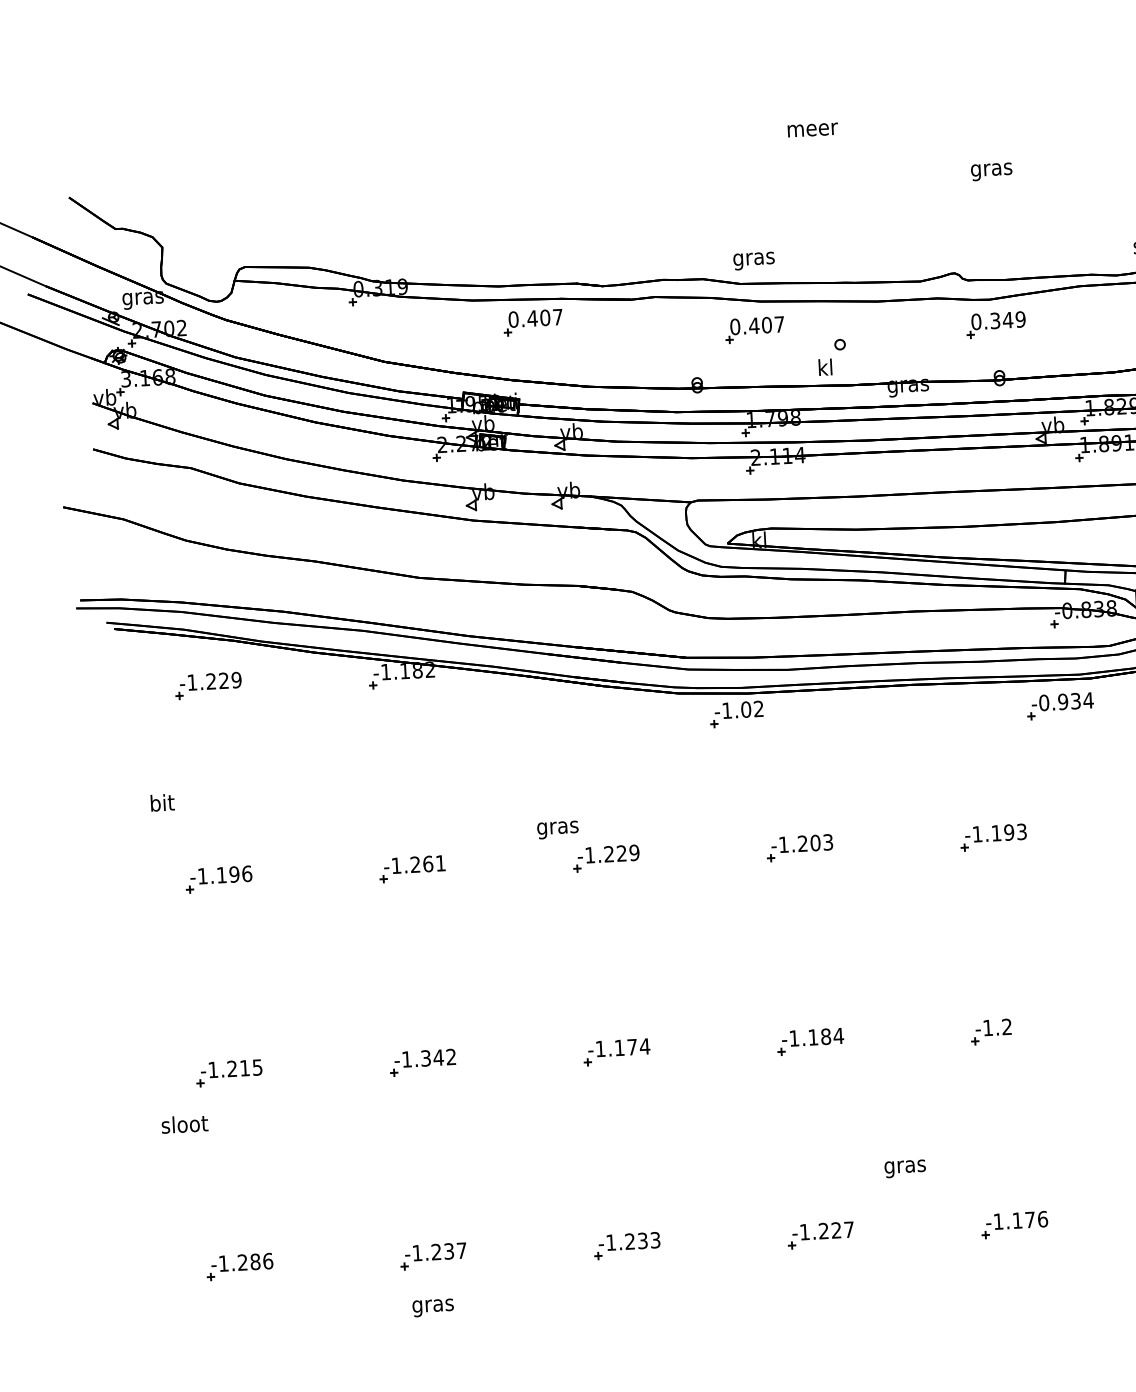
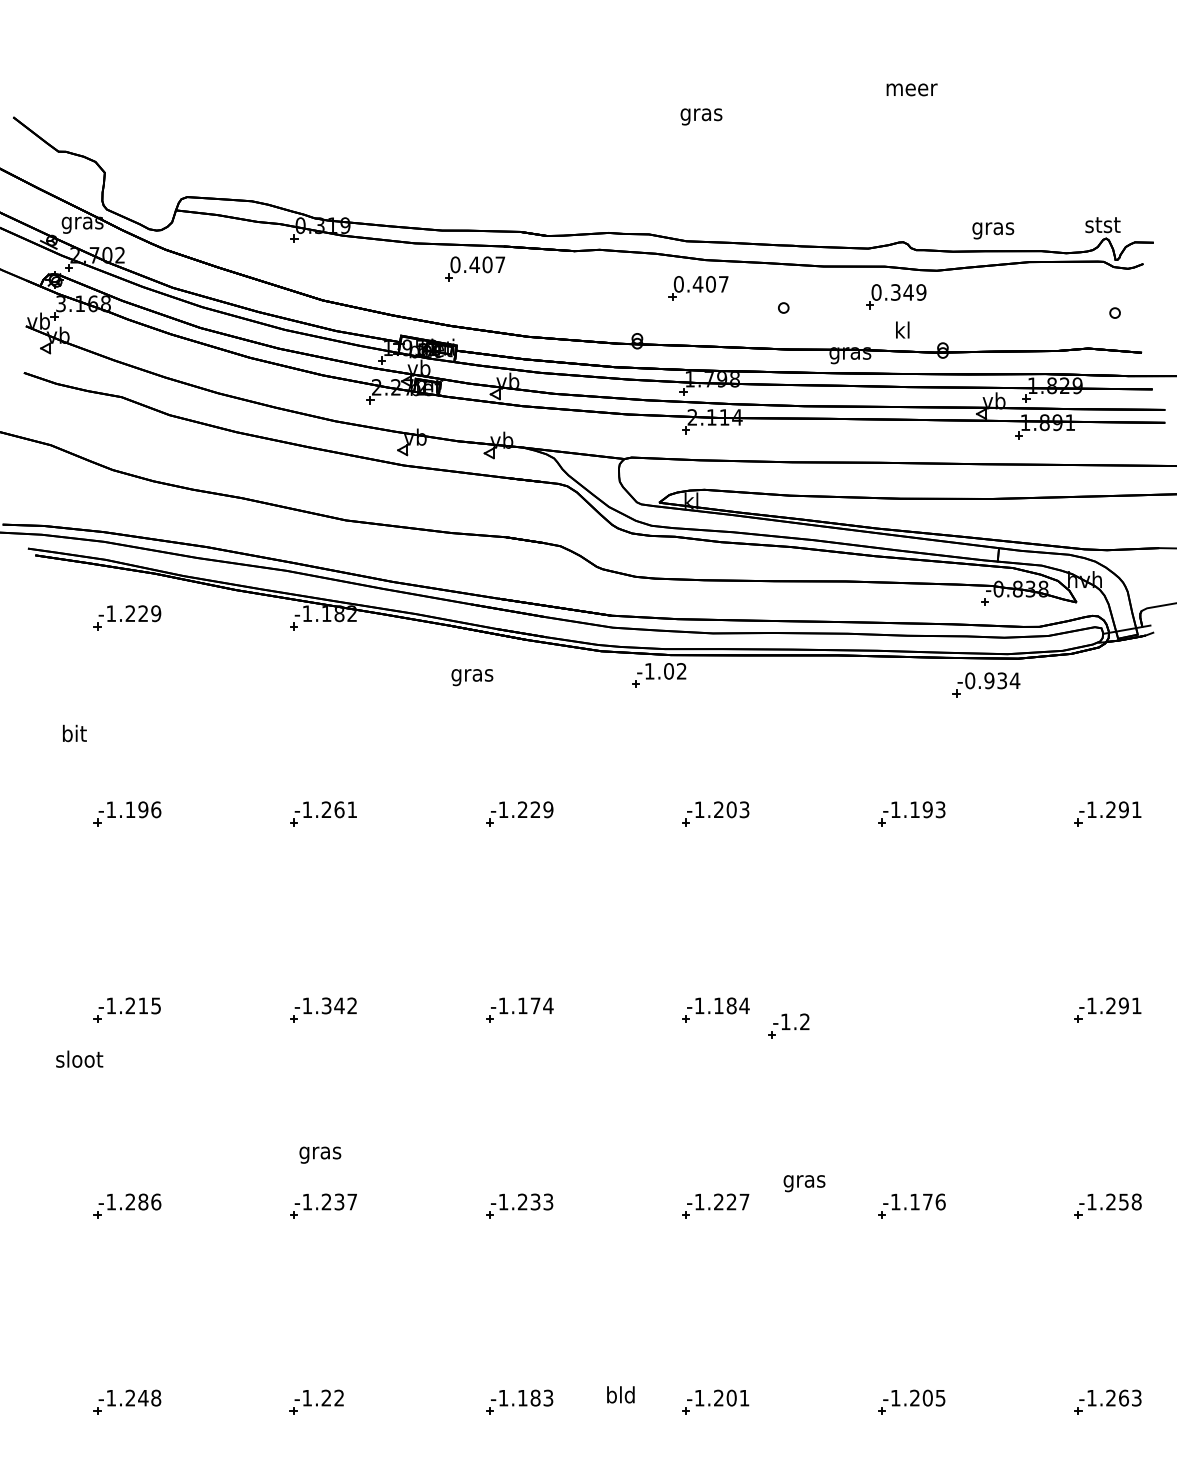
text: (812, 129) -> (911, 89), moved
text: (991, 171) -> (993, 230), moved
text: (754, 260) -> (701, 116), moved
part: (996, 324) -> (896, 296), moved
text: (825, 366) -> (902, 329), moved
text: (558, 829) -> (472, 677), moved
part: (990, 1031) -> (788, 1025), moved
text: (905, 1168) -> (804, 1183), moved
text: (433, 1307) -> (320, 1154), moved

